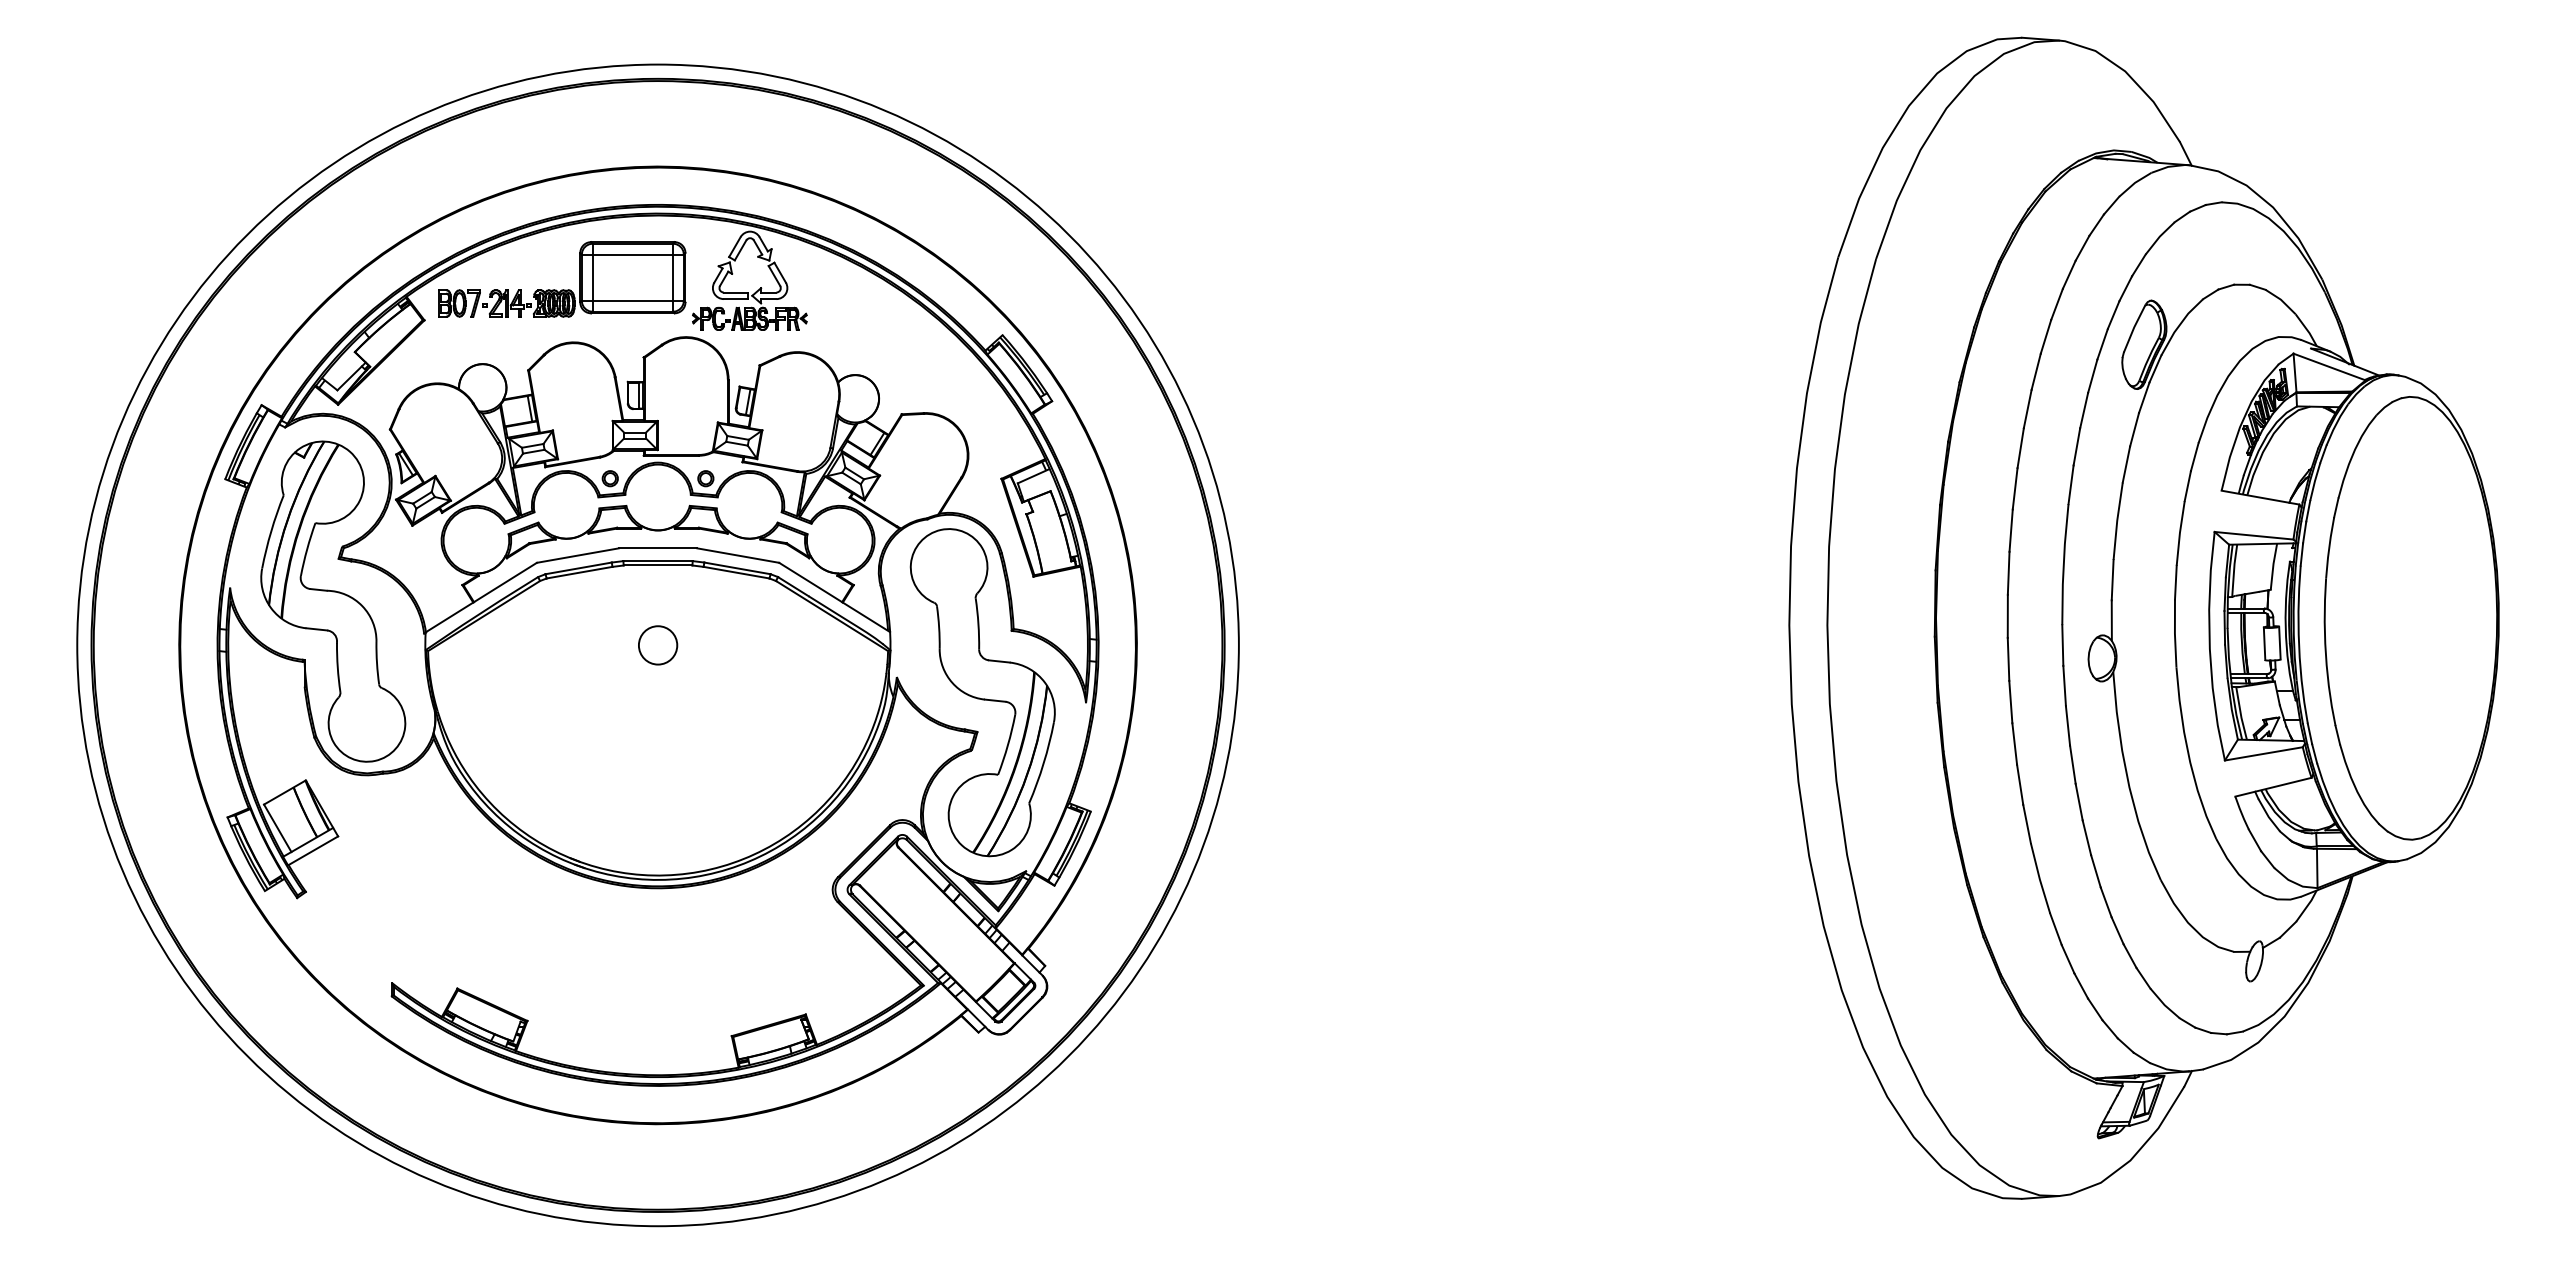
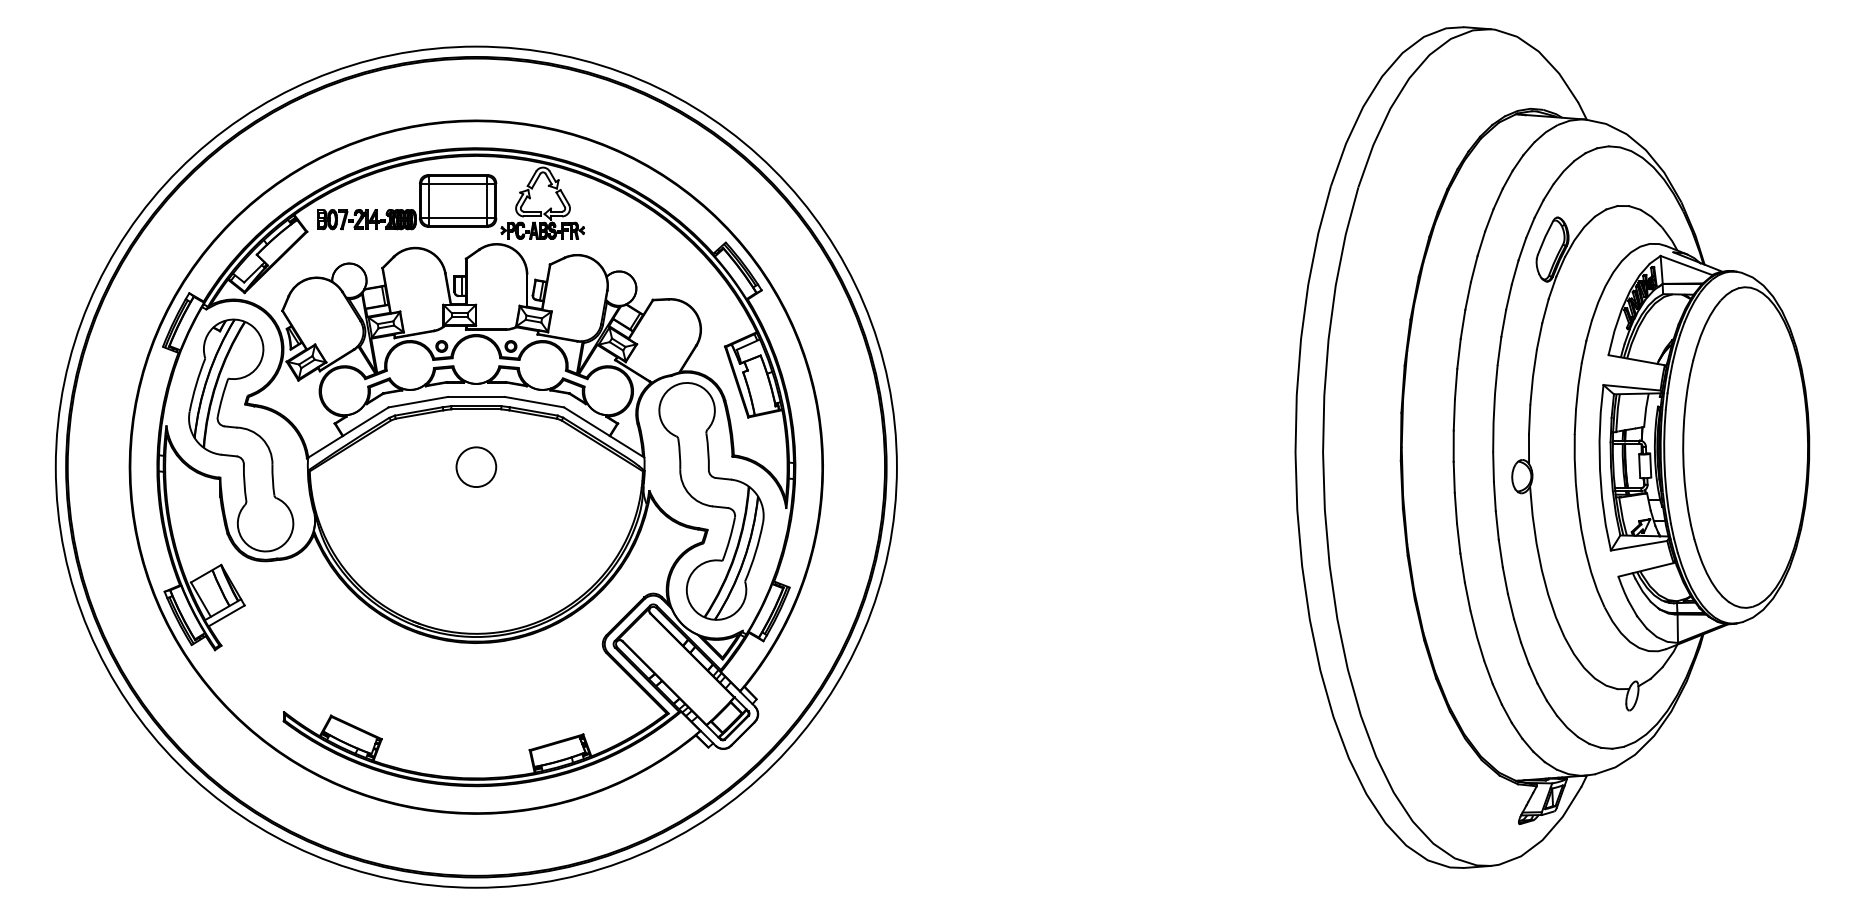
circle: (657, 645) -> (475, 467), size x1.43

